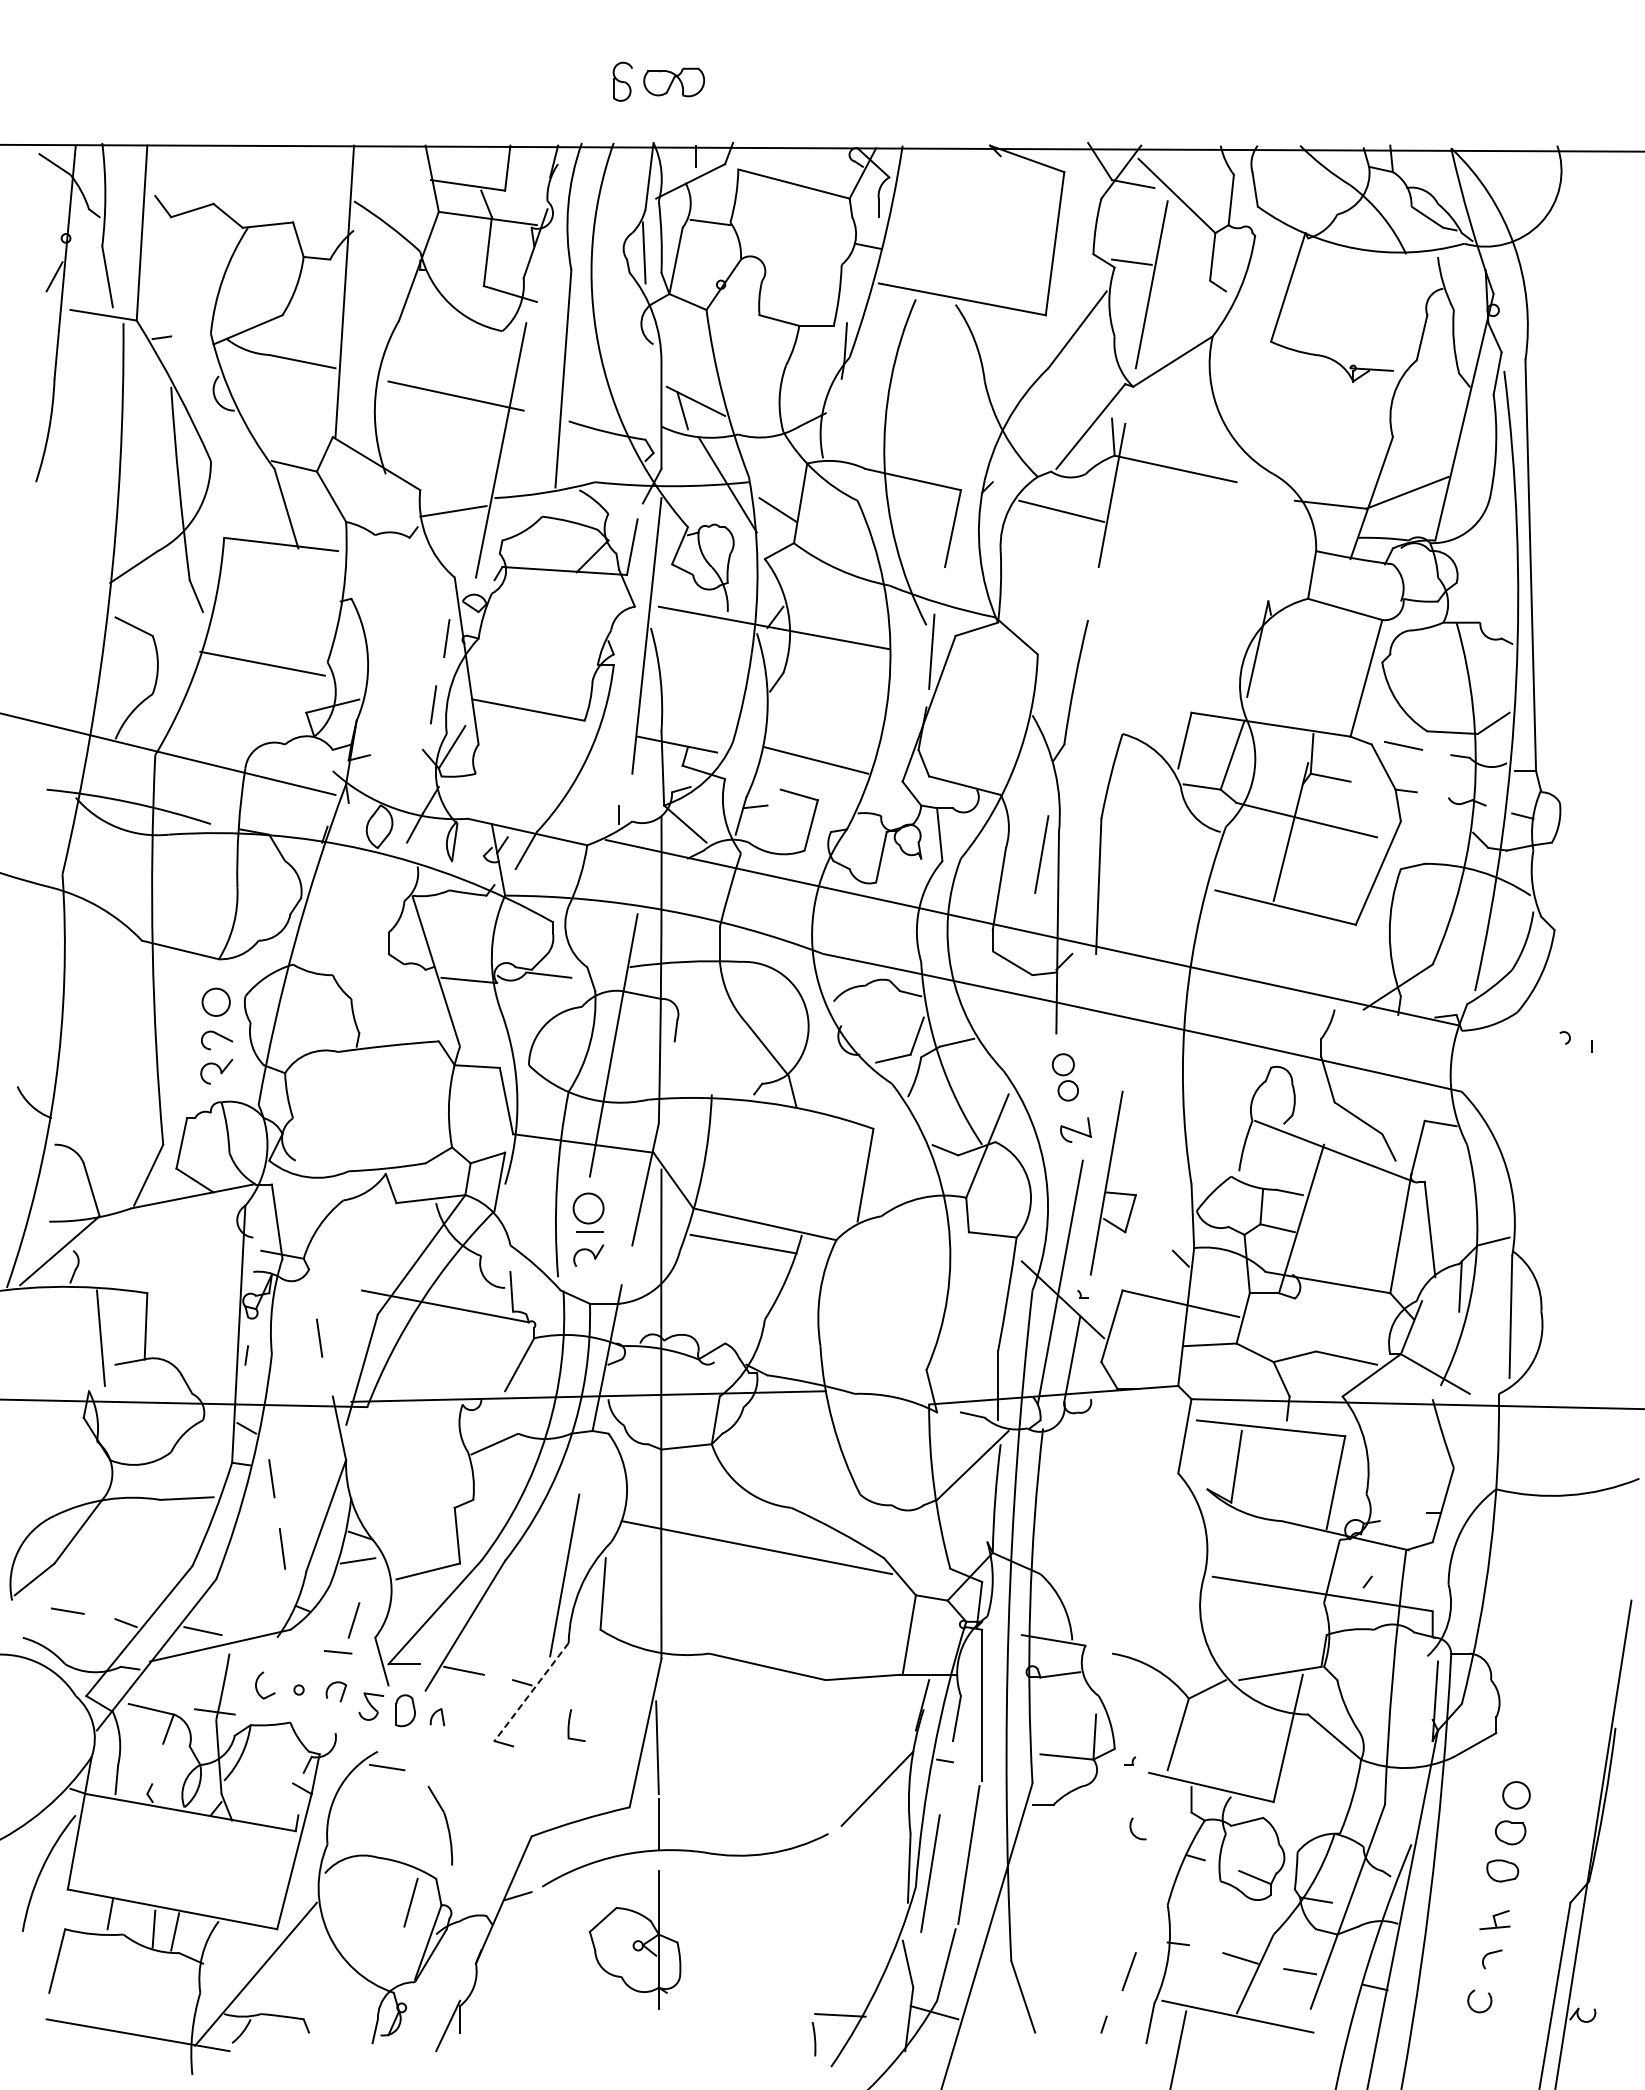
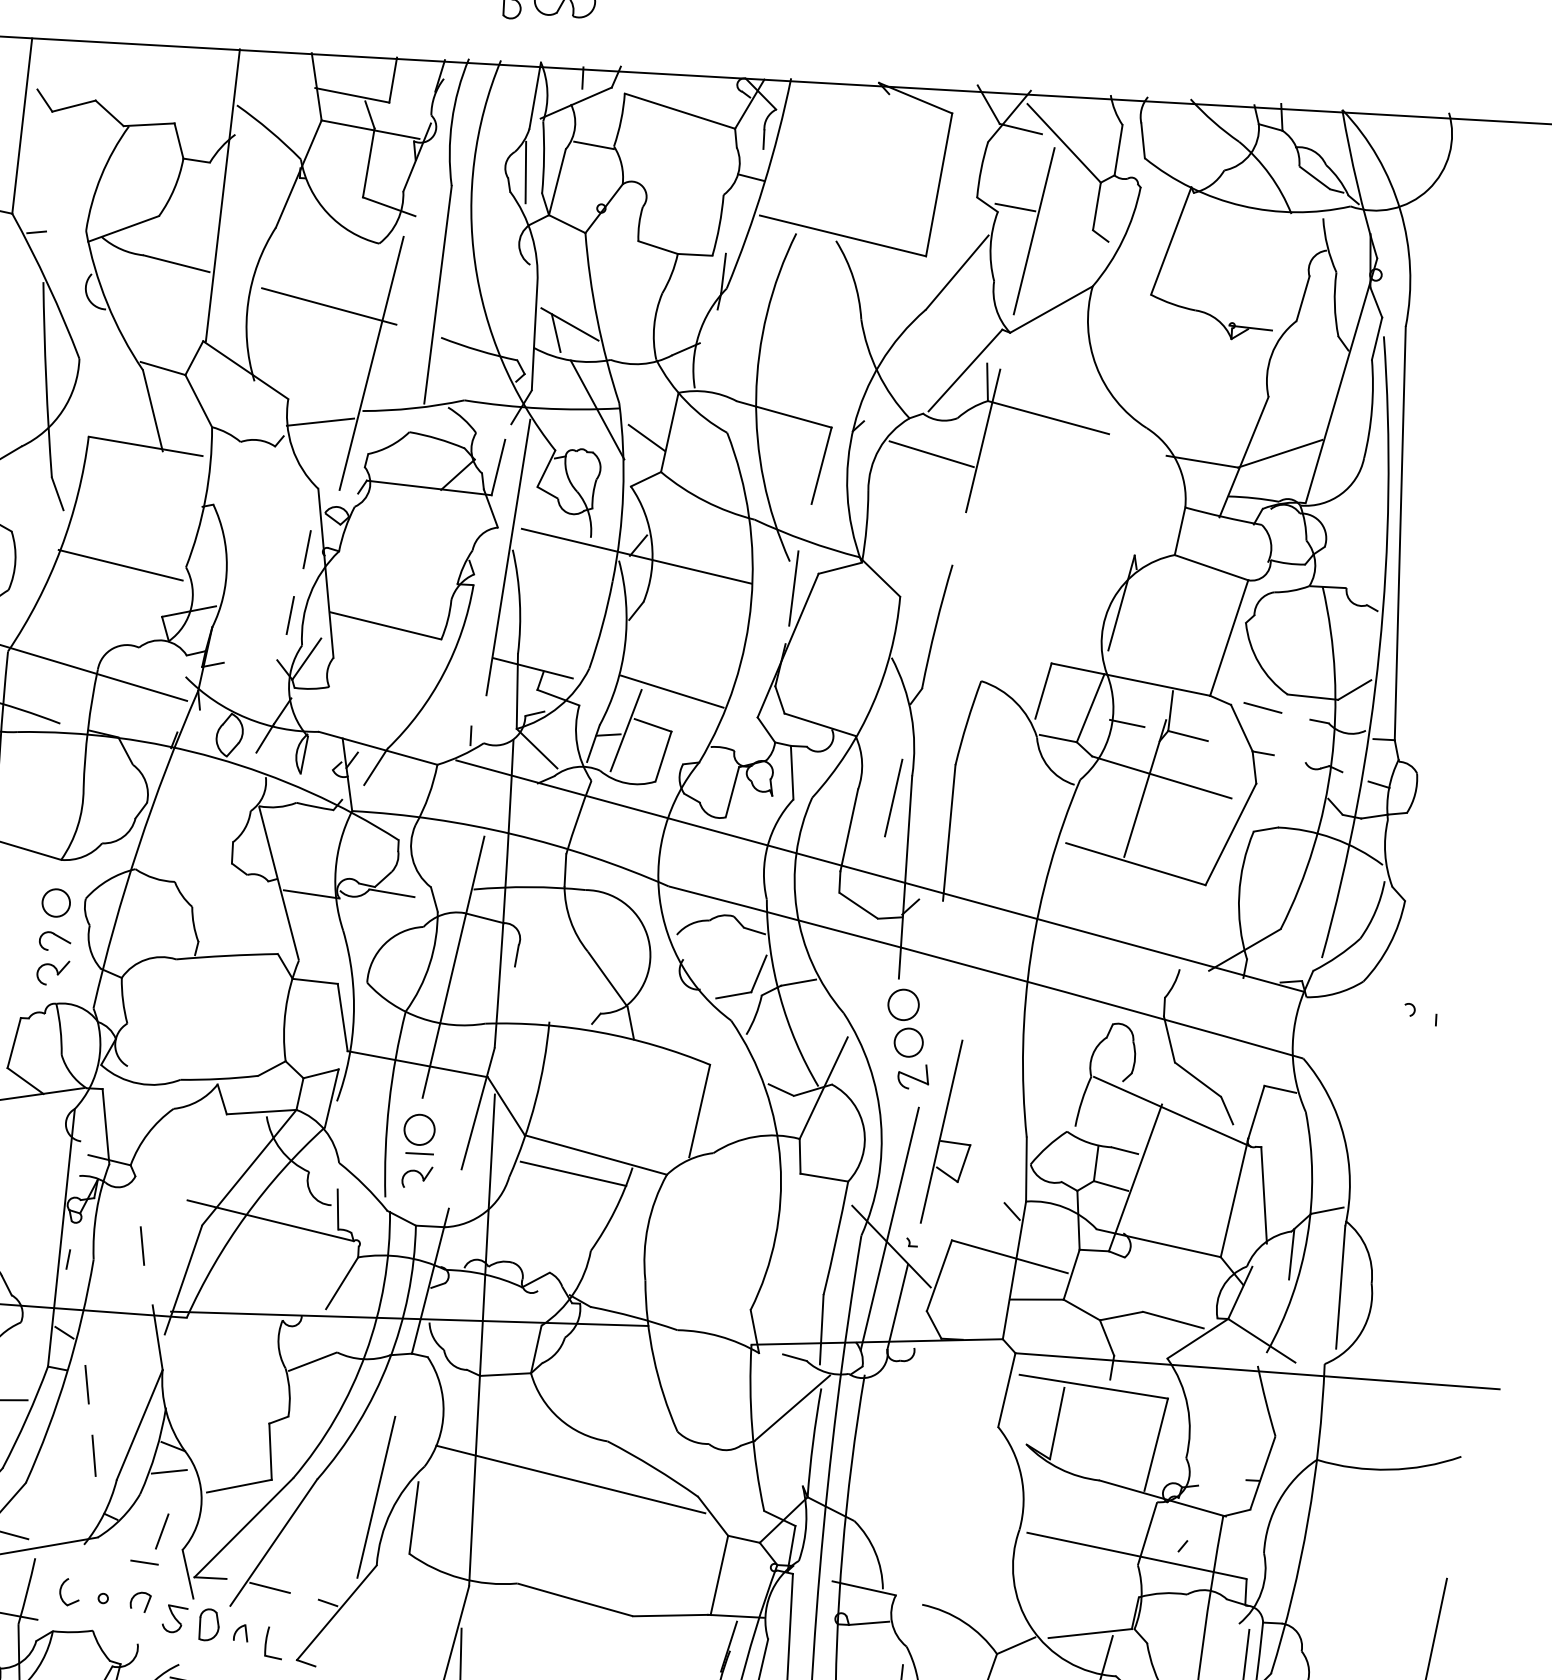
line: (1269, 768) -> (1127, 723), added
line: (772, 801) -> (625, 730), added
part: (1065, 1077) -> (905, 1023), size x1.43
line: (531, 1692) -> (336, 1613), dashed -> solid
part: (569, 1725) -> (266, 1642), moved

